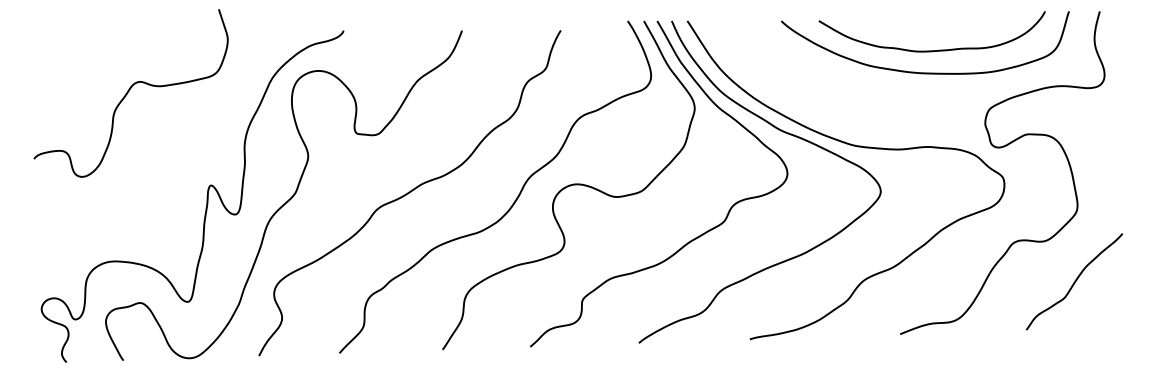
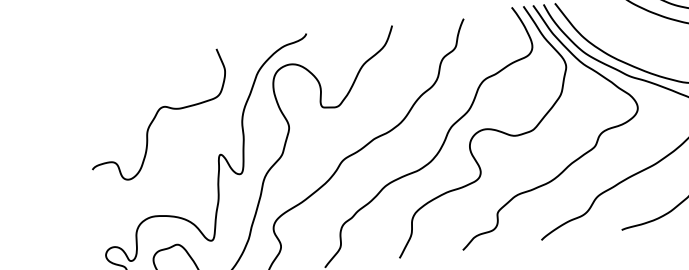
curve: (128, 93) -> (156, 116), moved

